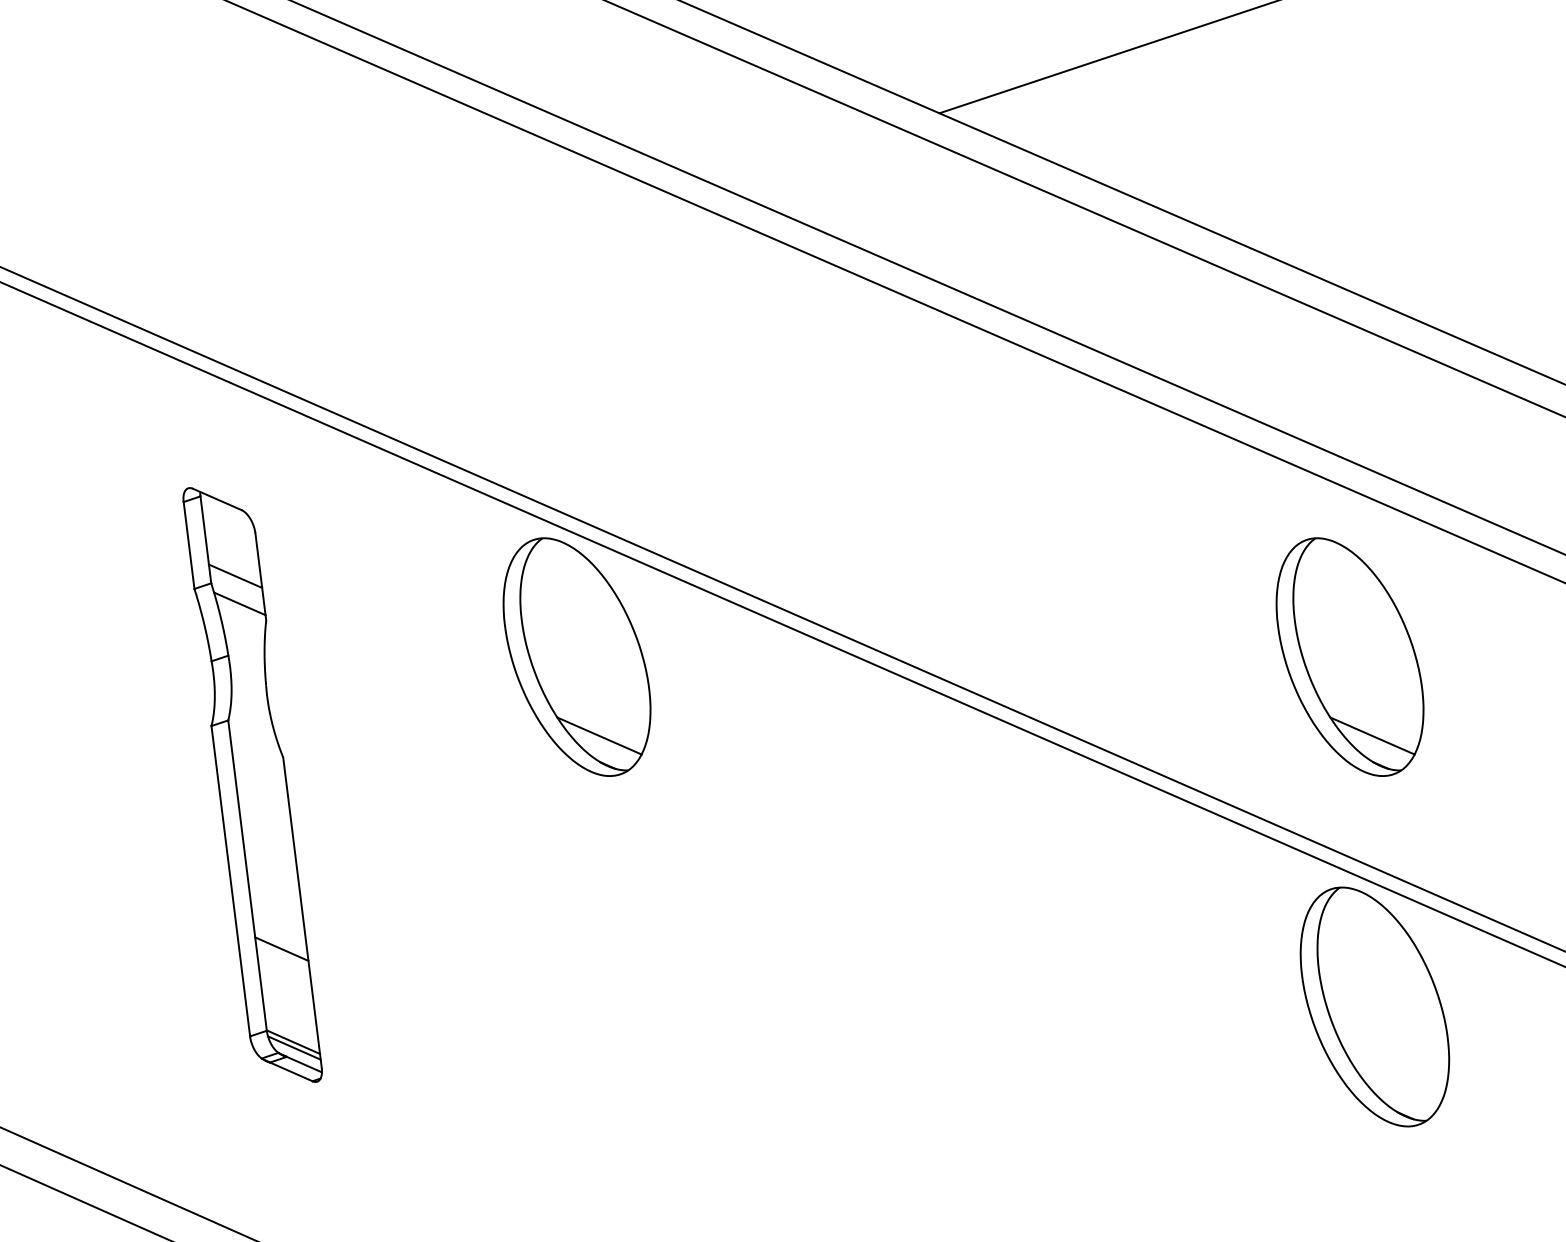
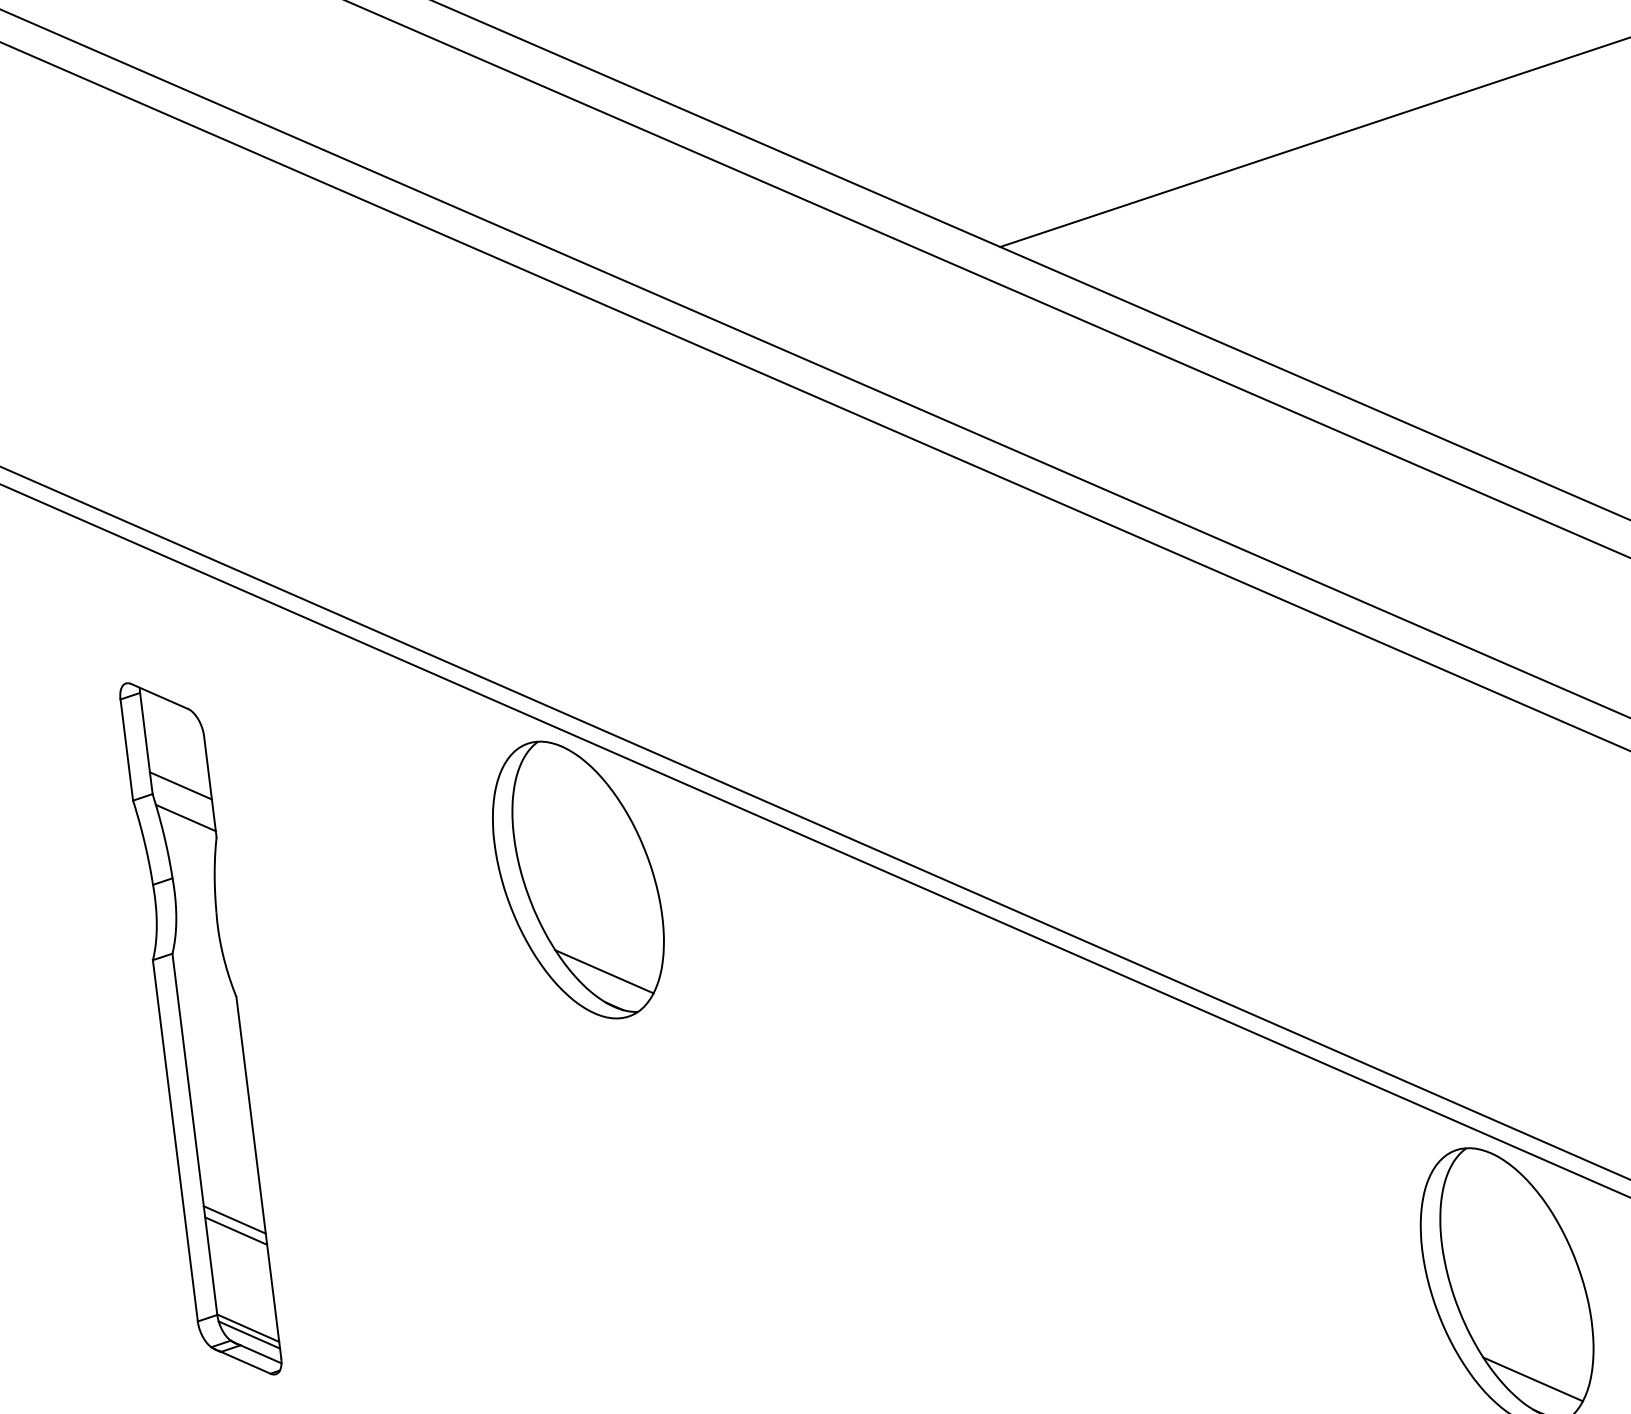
part: (1349, 656) -> (1477, 879), removed
line: (282, 958) -> (235, 1230), added
line: (1397, 1085) -> (1533, 1378), added

